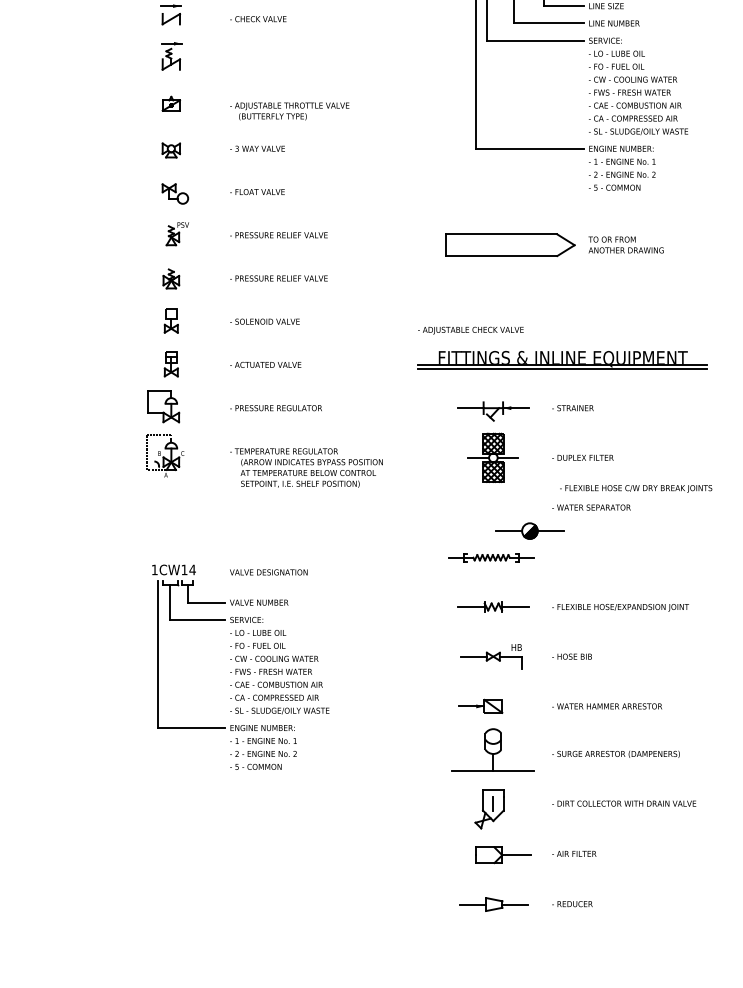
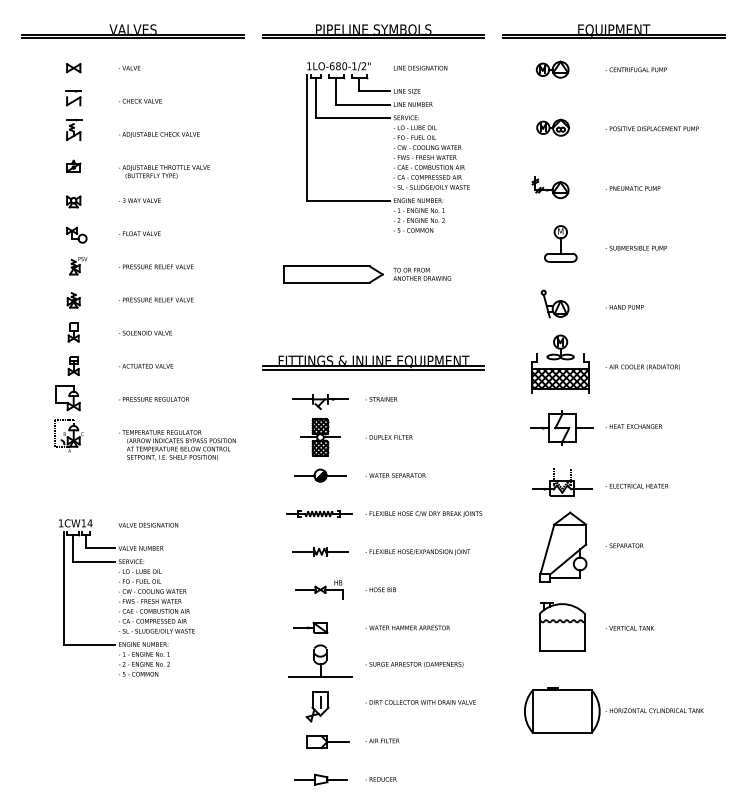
text: (471, 330) -> (159, 134), moved
text: (635, 489) -> (423, 514), moved
part: (529, 530) -> (320, 475), moved

